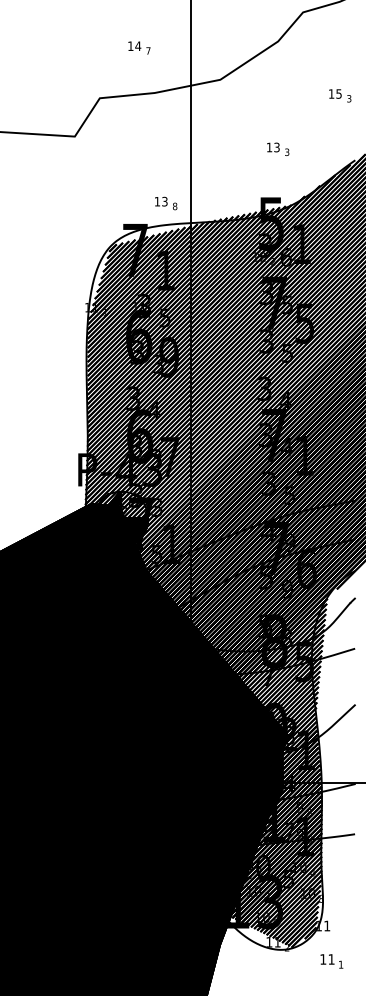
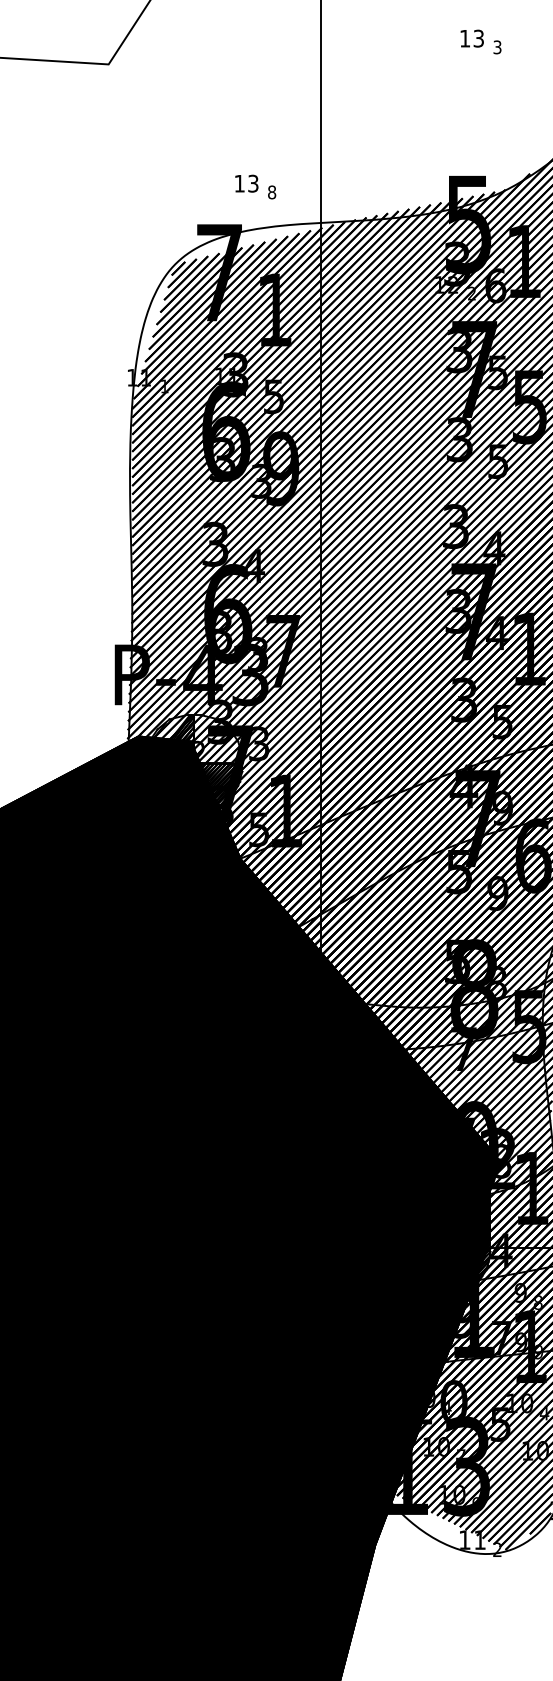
text: (278, 148) -> (481, 40), moved
text: (166, 203) -> (256, 186), moved

